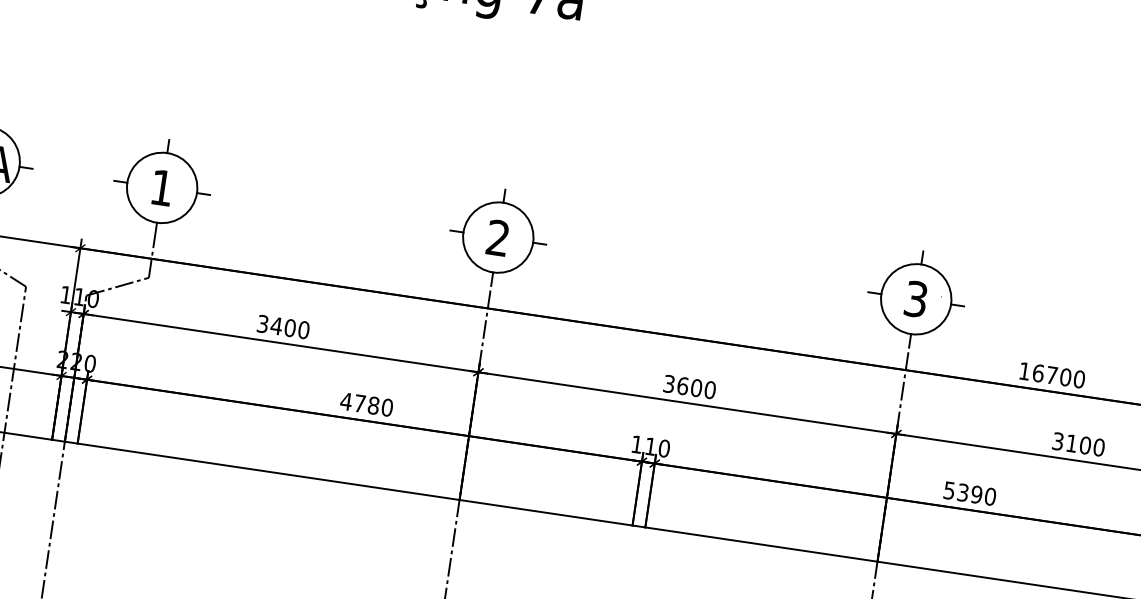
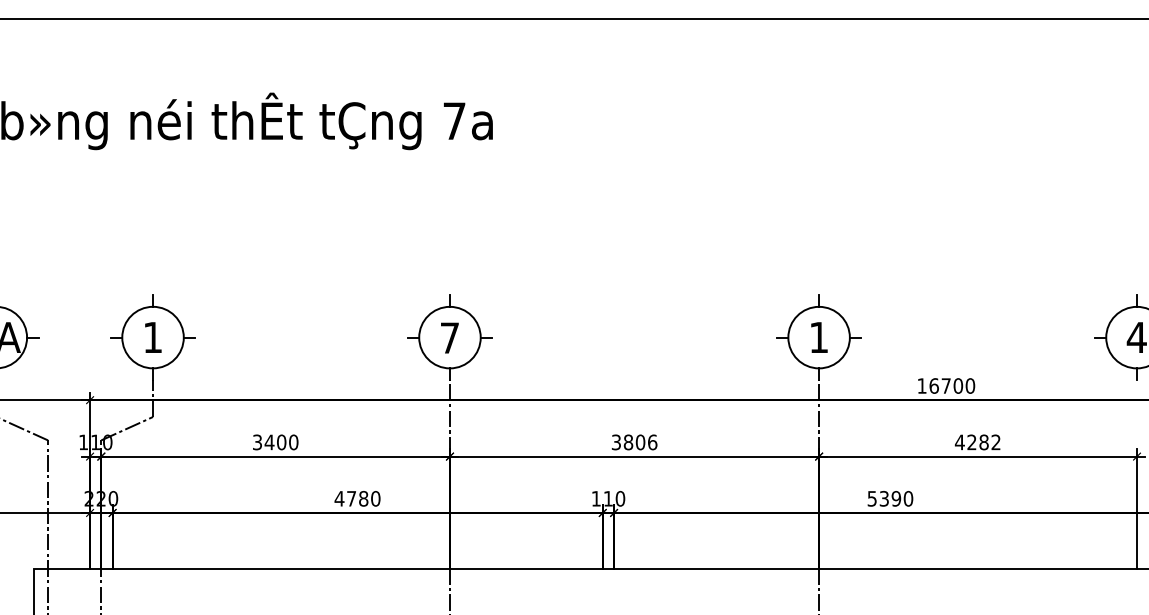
text: (497, 237) -> (449, 337), 2 -> 7
text: (916, 299) -> (819, 337), 3 -> 1
text: (696, 388) -> (640, 442), 3600 -> 3806
text: (1078, 444) -> (977, 442), 3100 -> 4282

